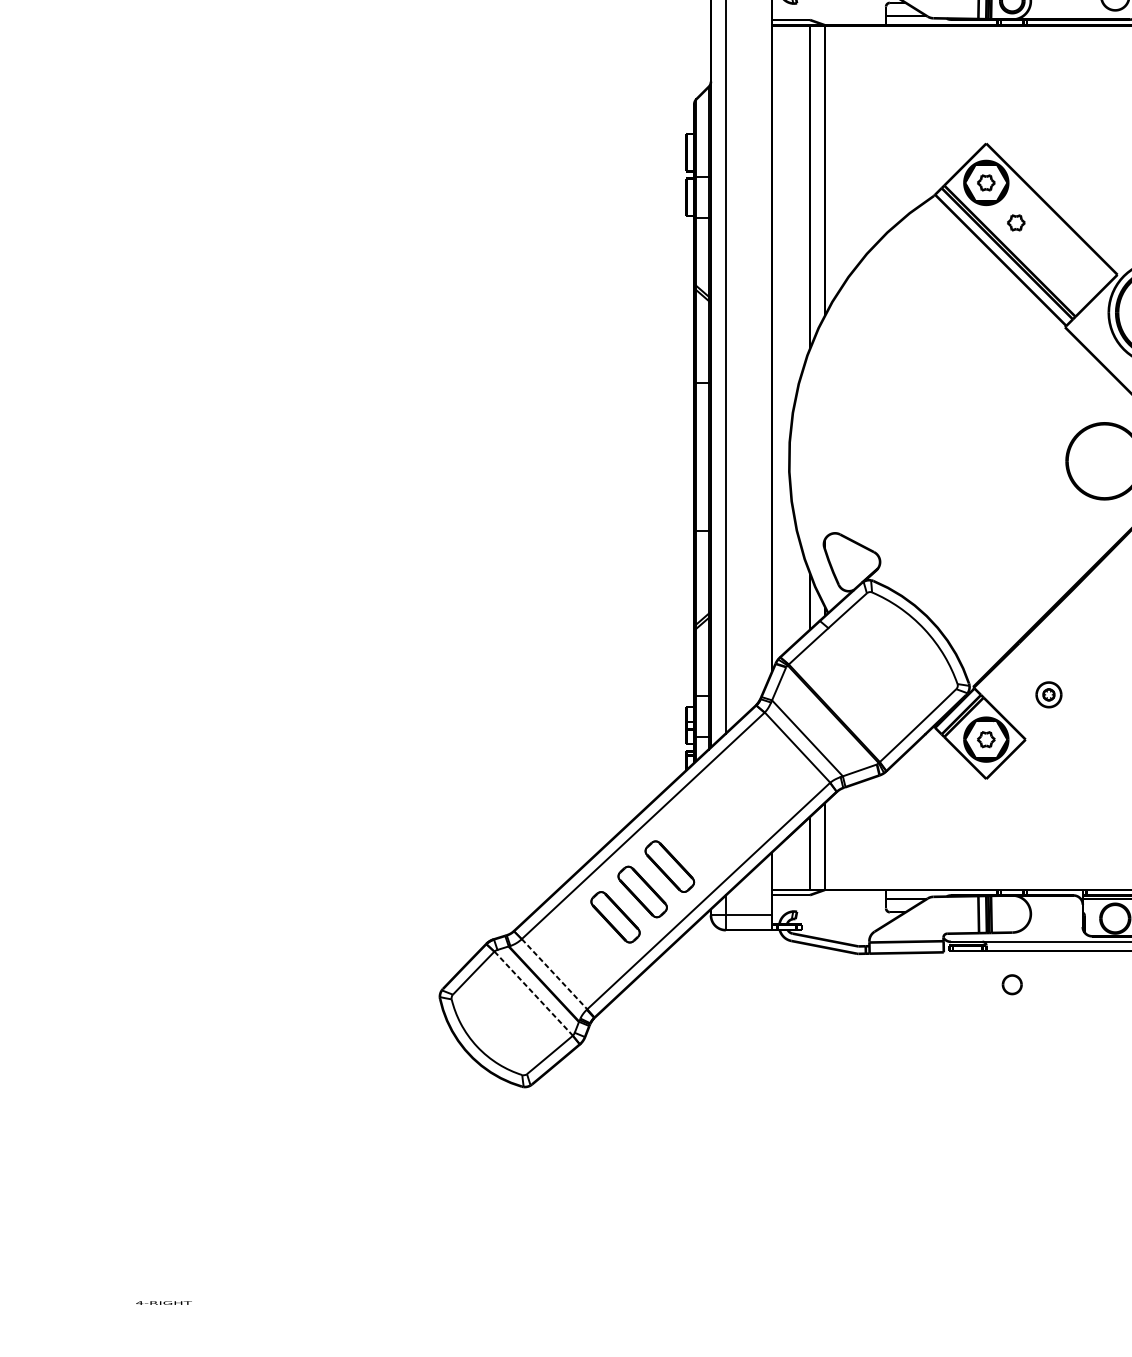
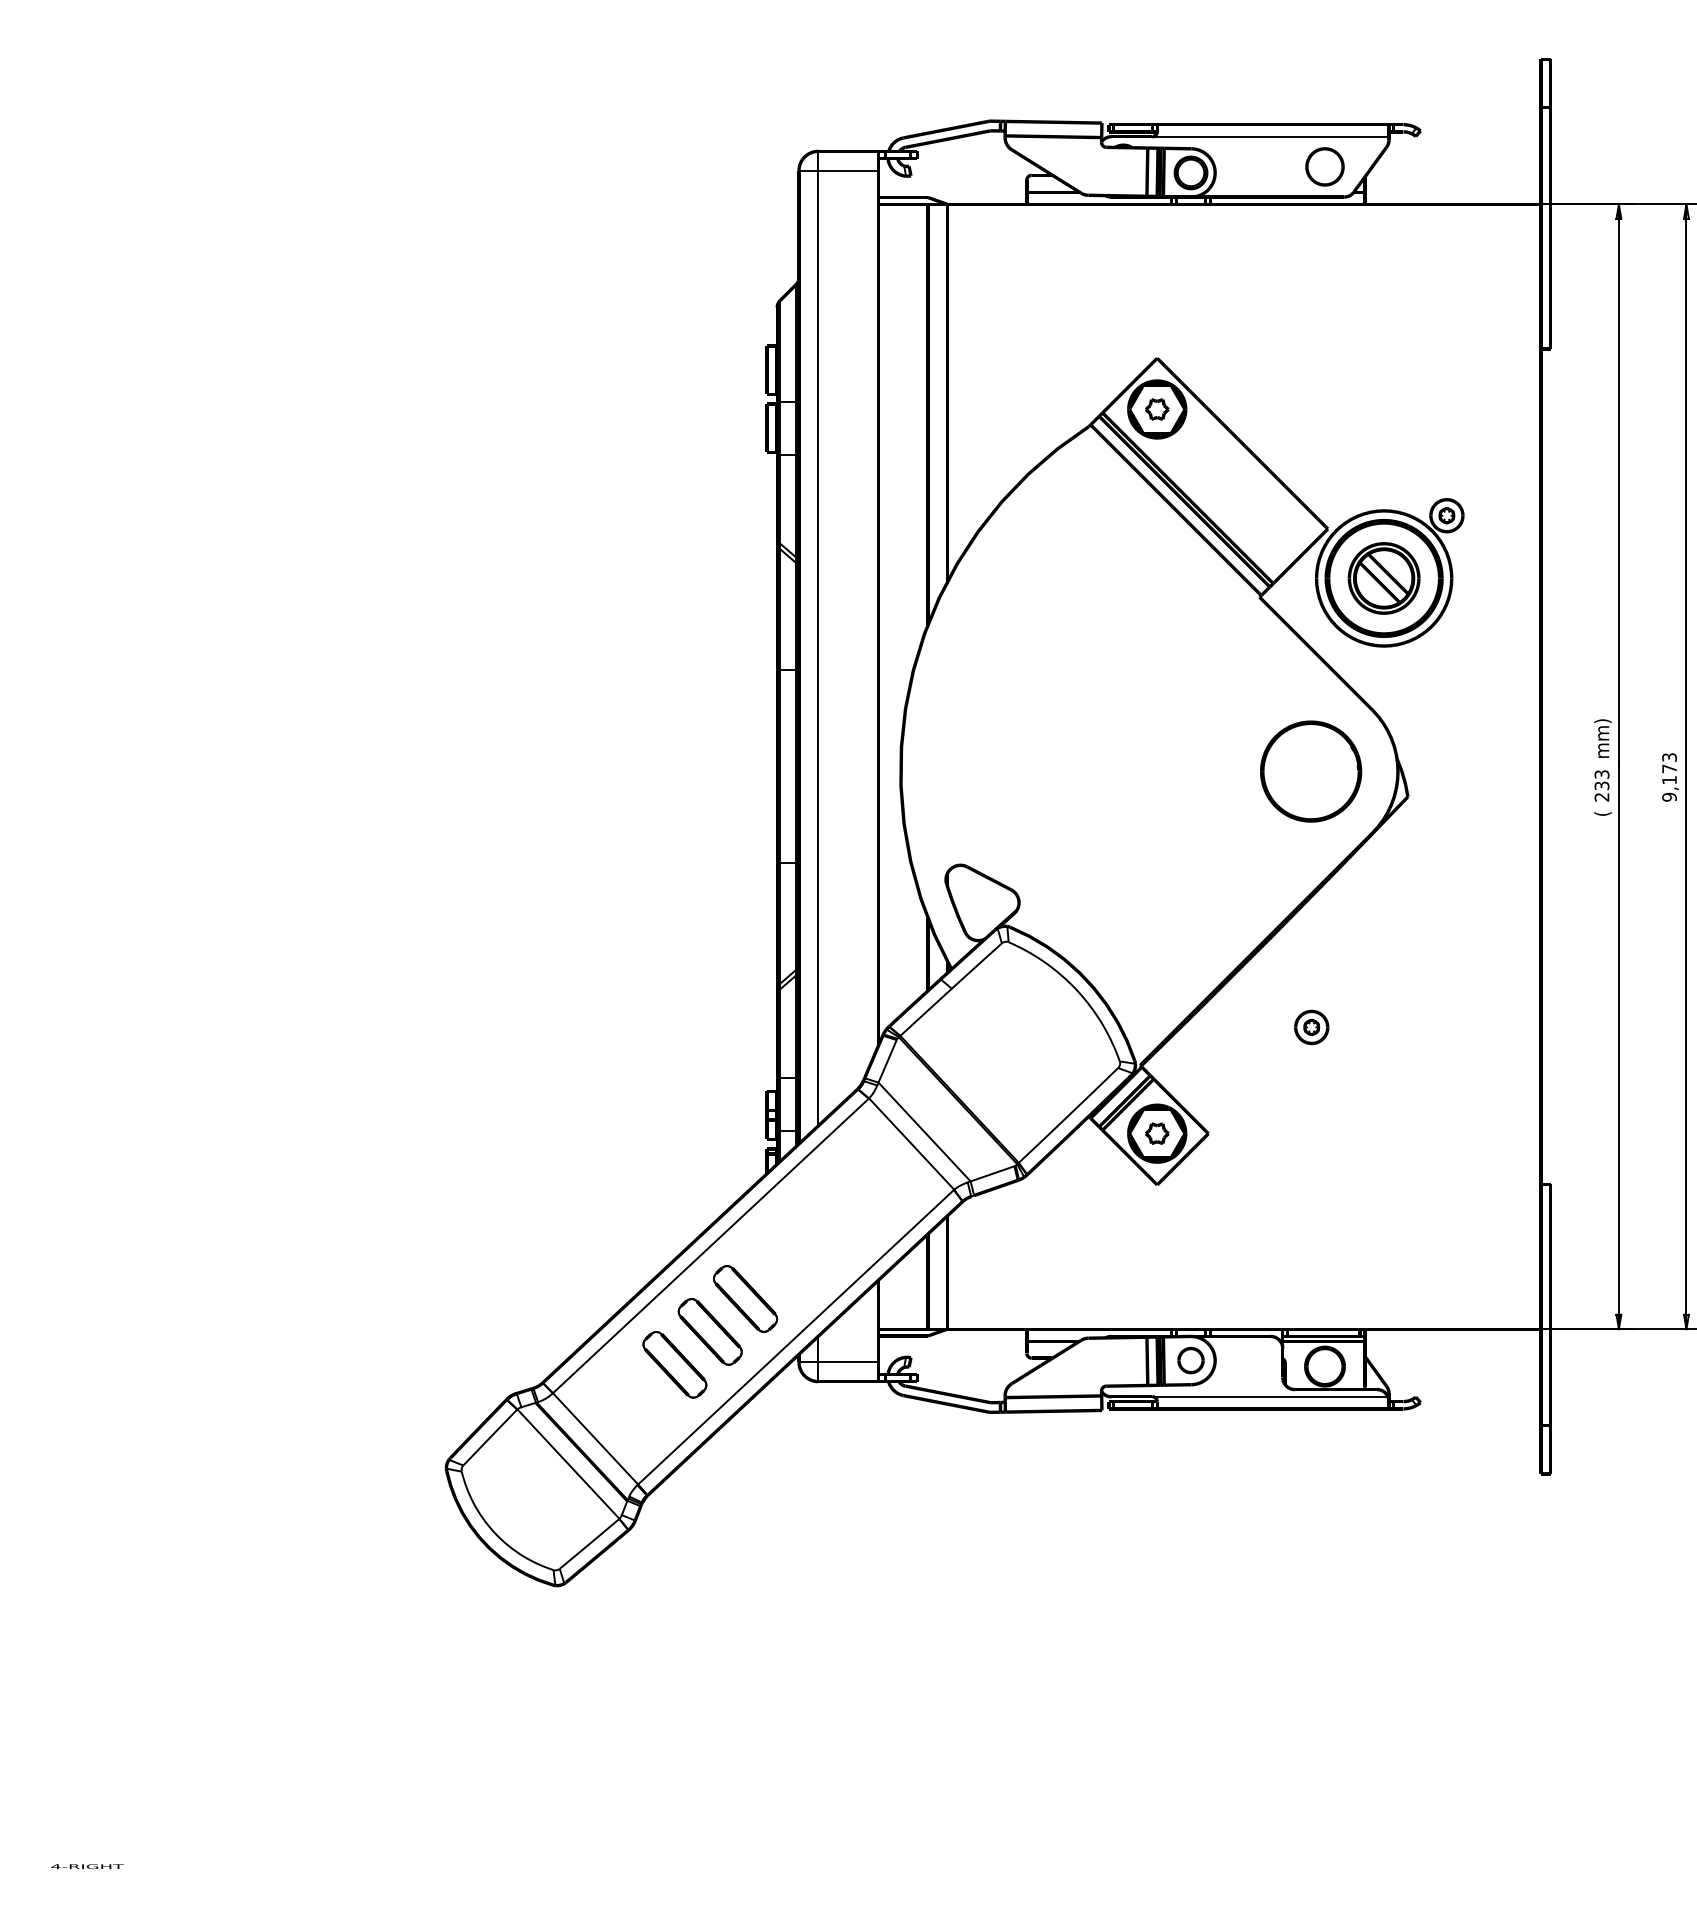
part: (1016, 222) -> (1196, 461), removed
part: (1048, 694) -> (1311, 1027), moved
line: (554, 974) -> (595, 1439), dashed -> solid
part: (1011, 984) -> (1190, 1360), moved
line: (533, 993) -> (568, 1464), dashed -> solid

